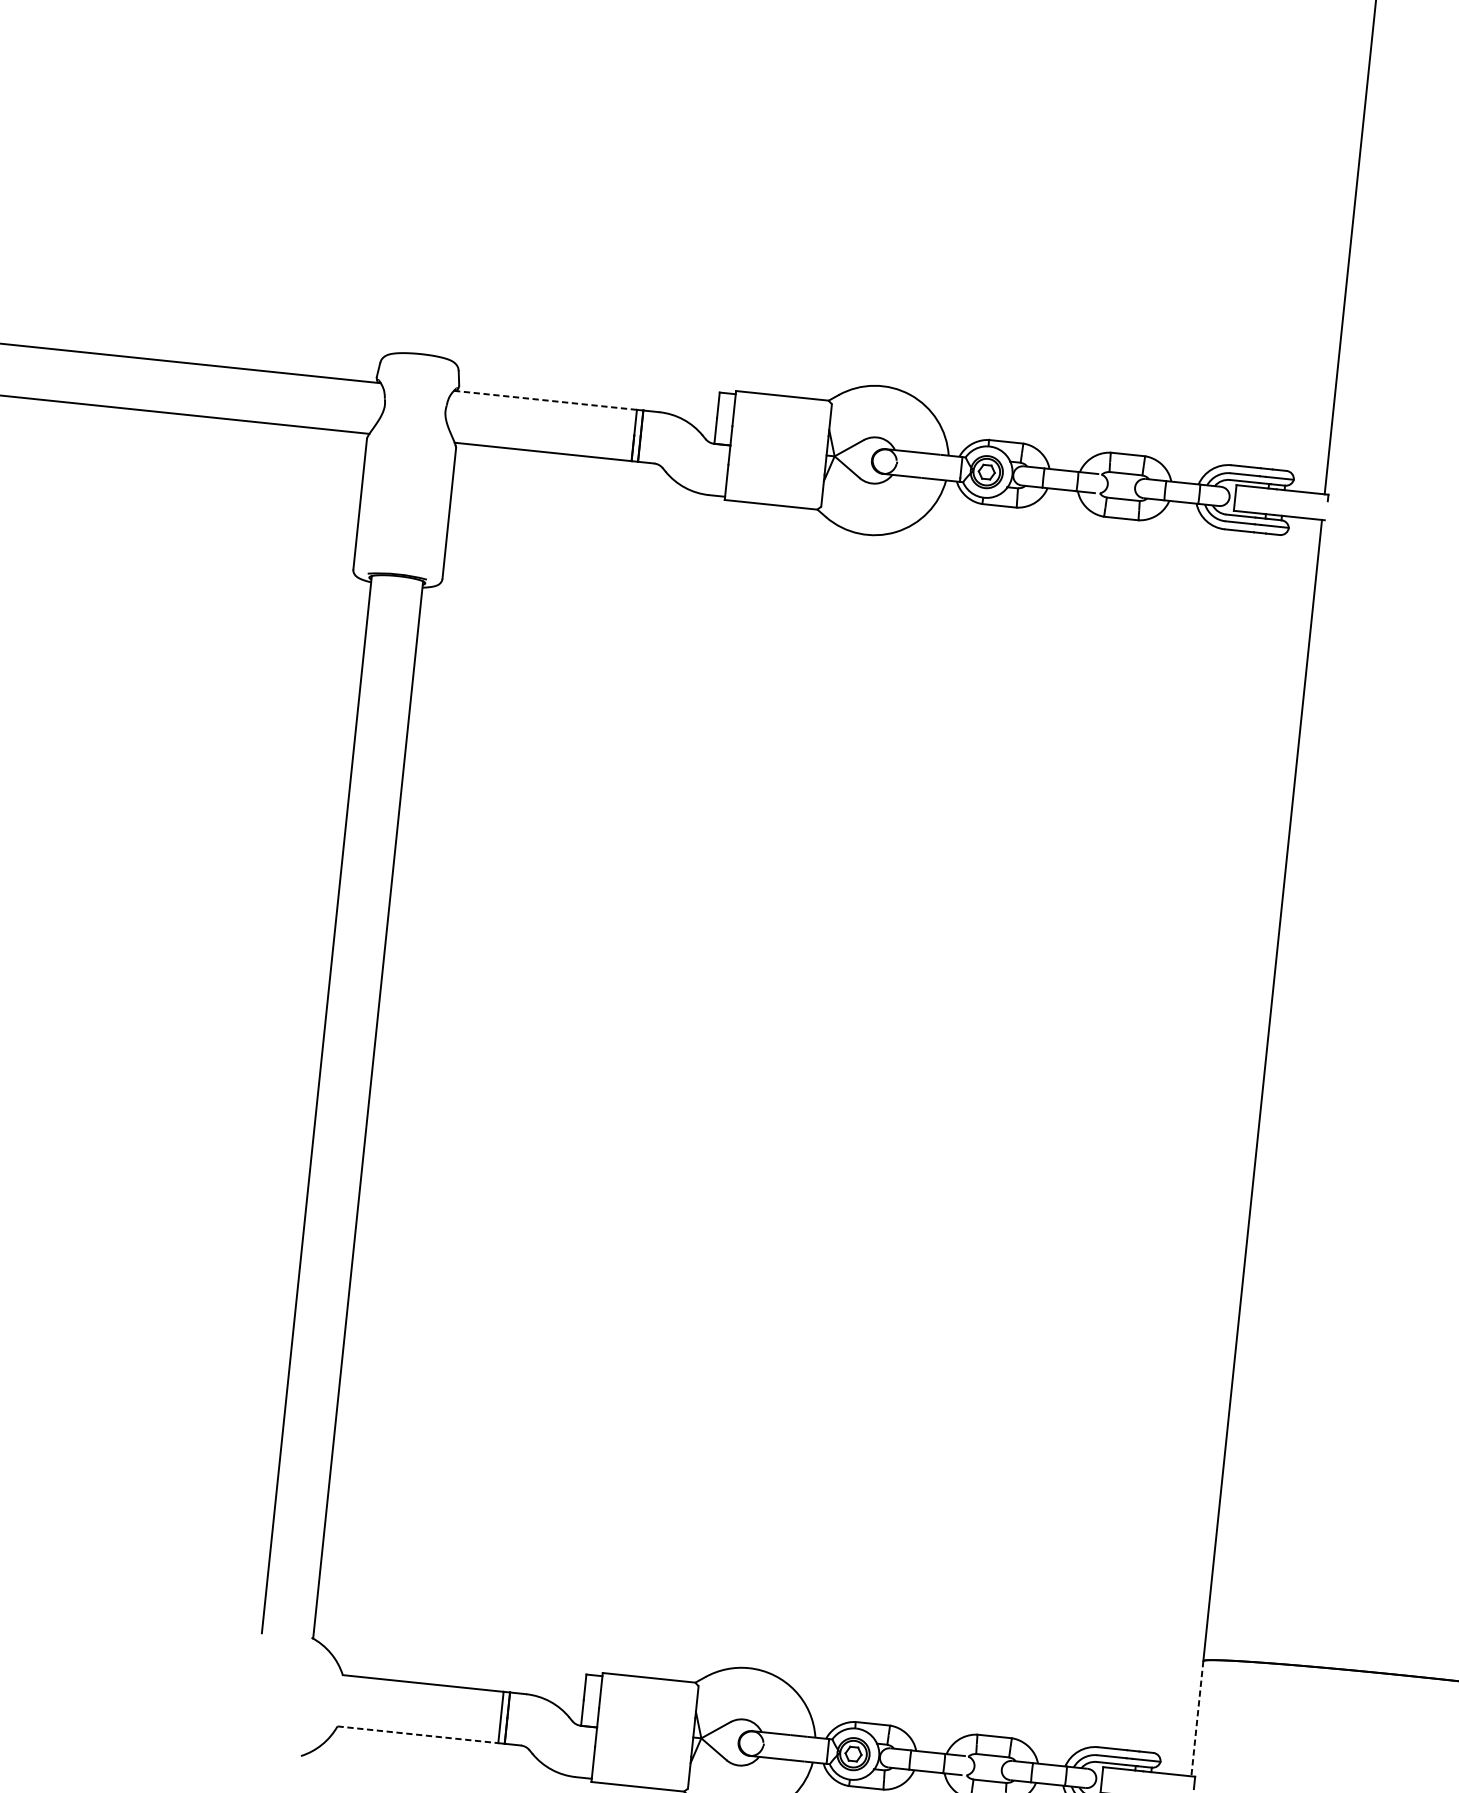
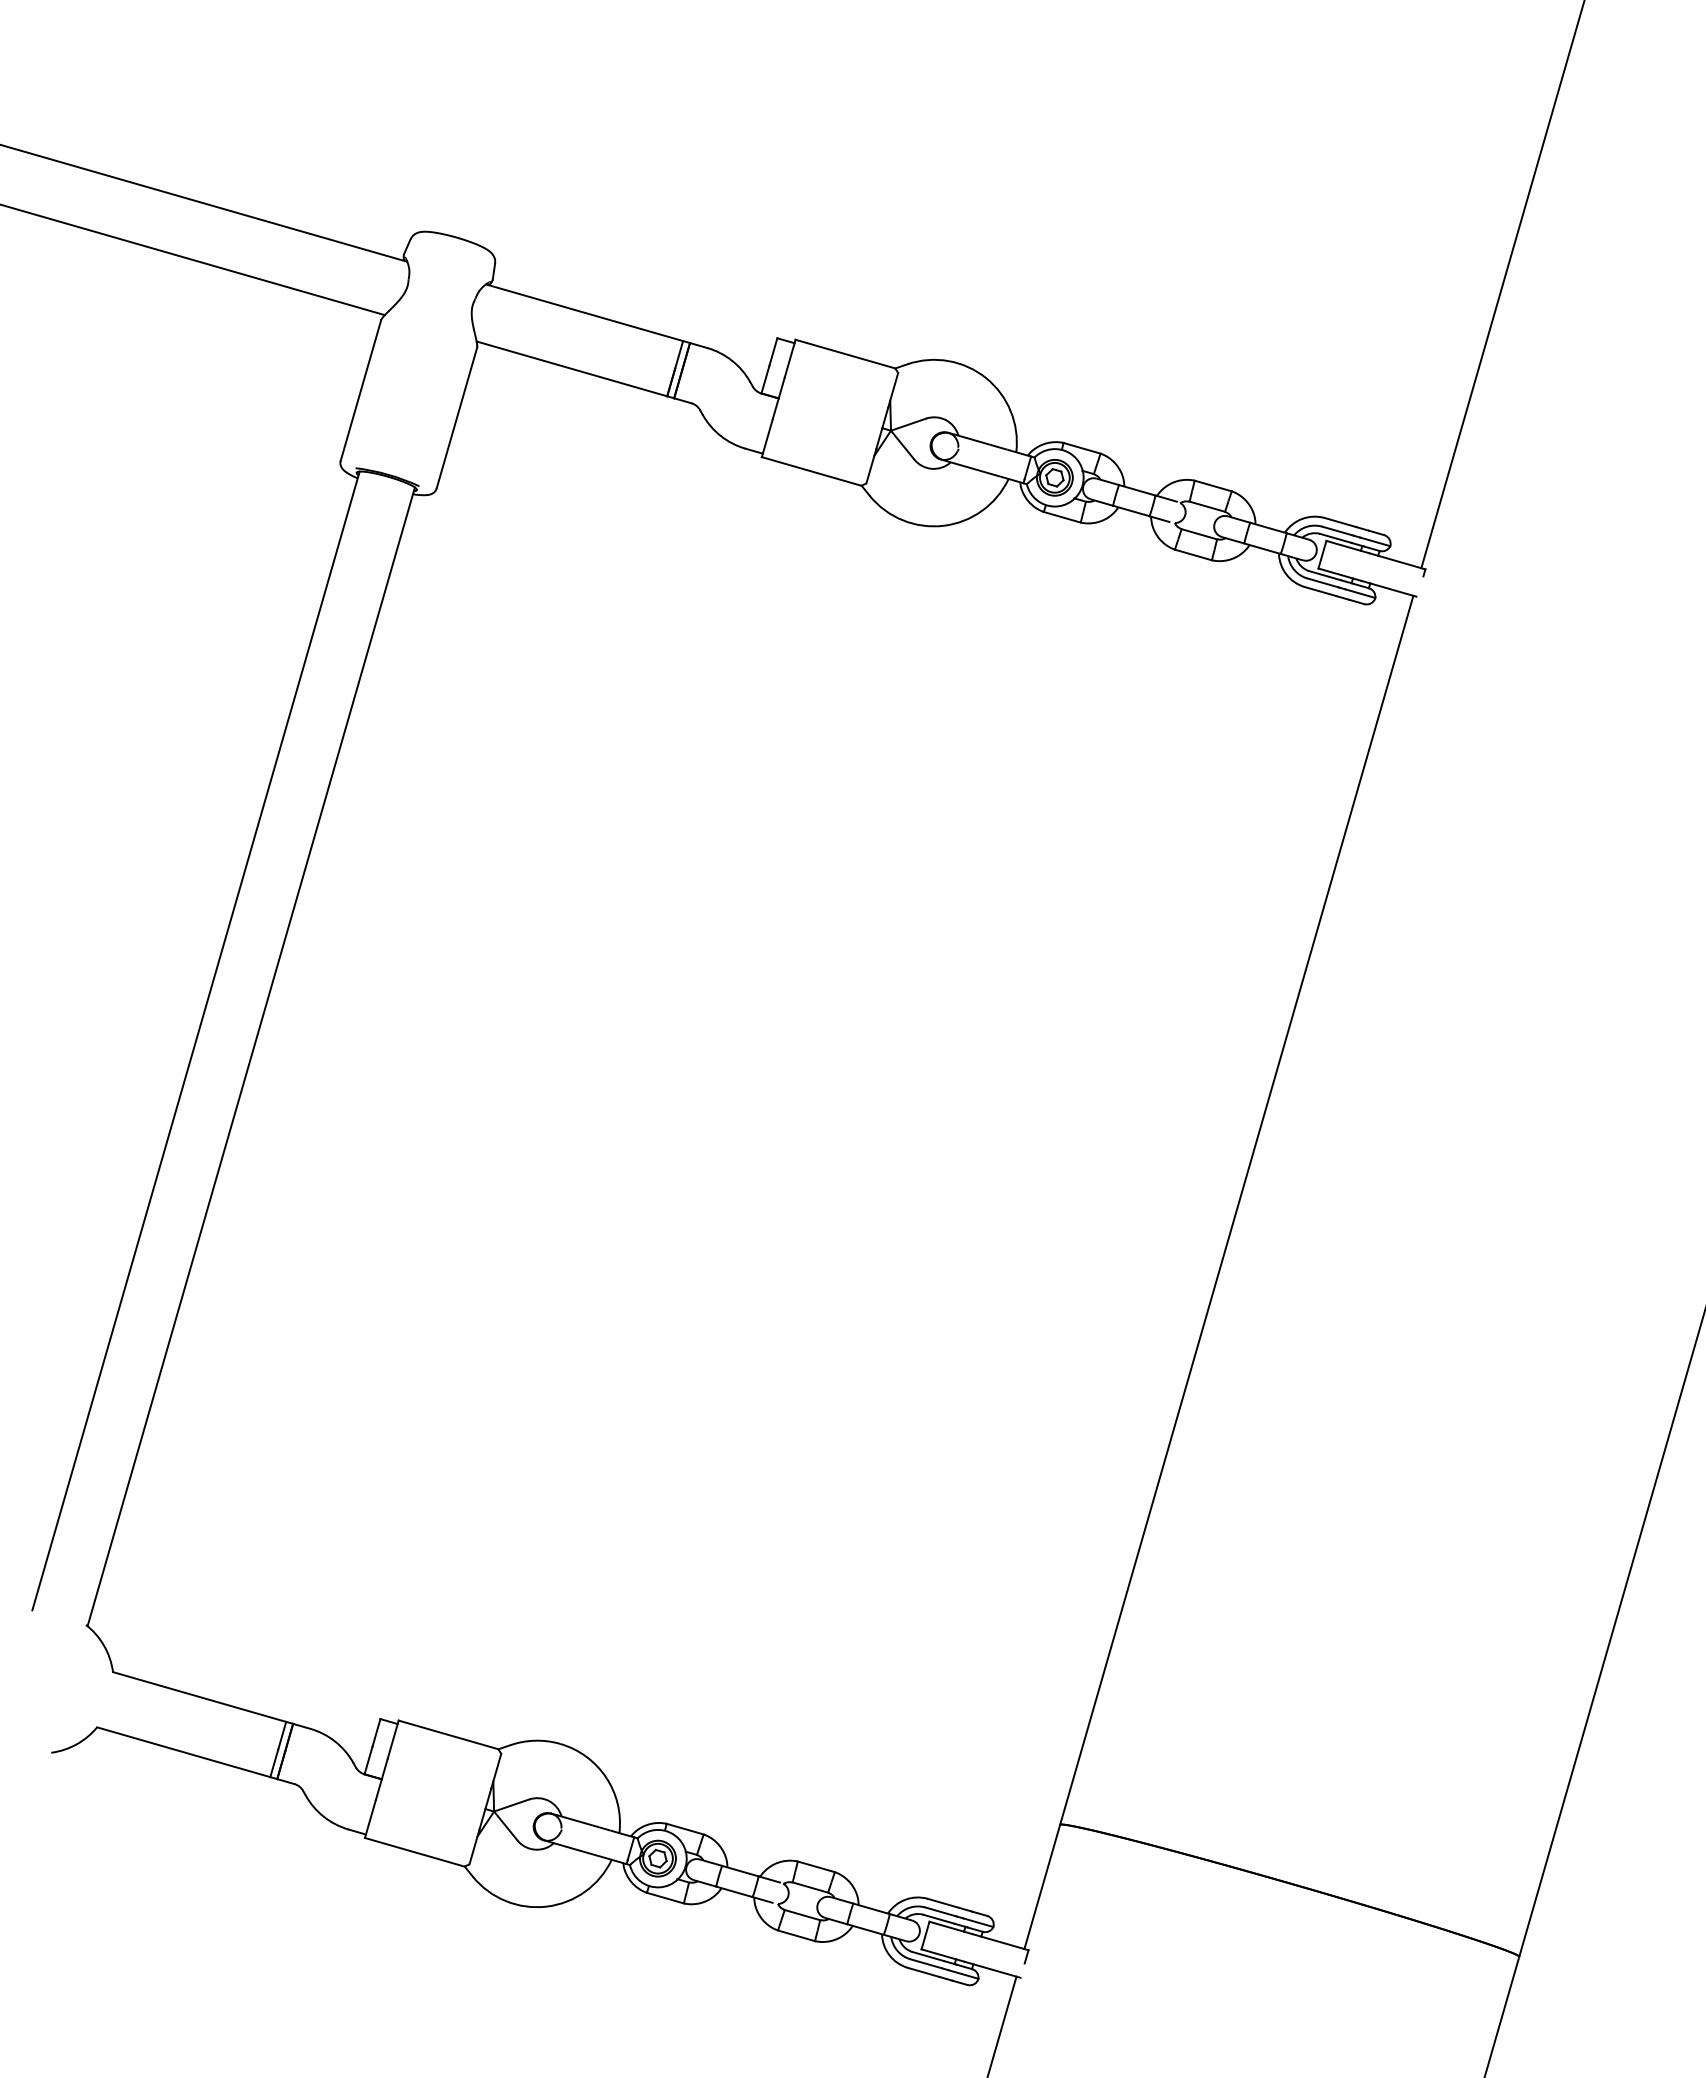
line: (545, 400) -> (584, 312), dashed -> solid
line: (1197, 1718) -> (1042, 1886), dashed -> solid
line: (418, 1734) -> (184, 1752), dashed -> solid

